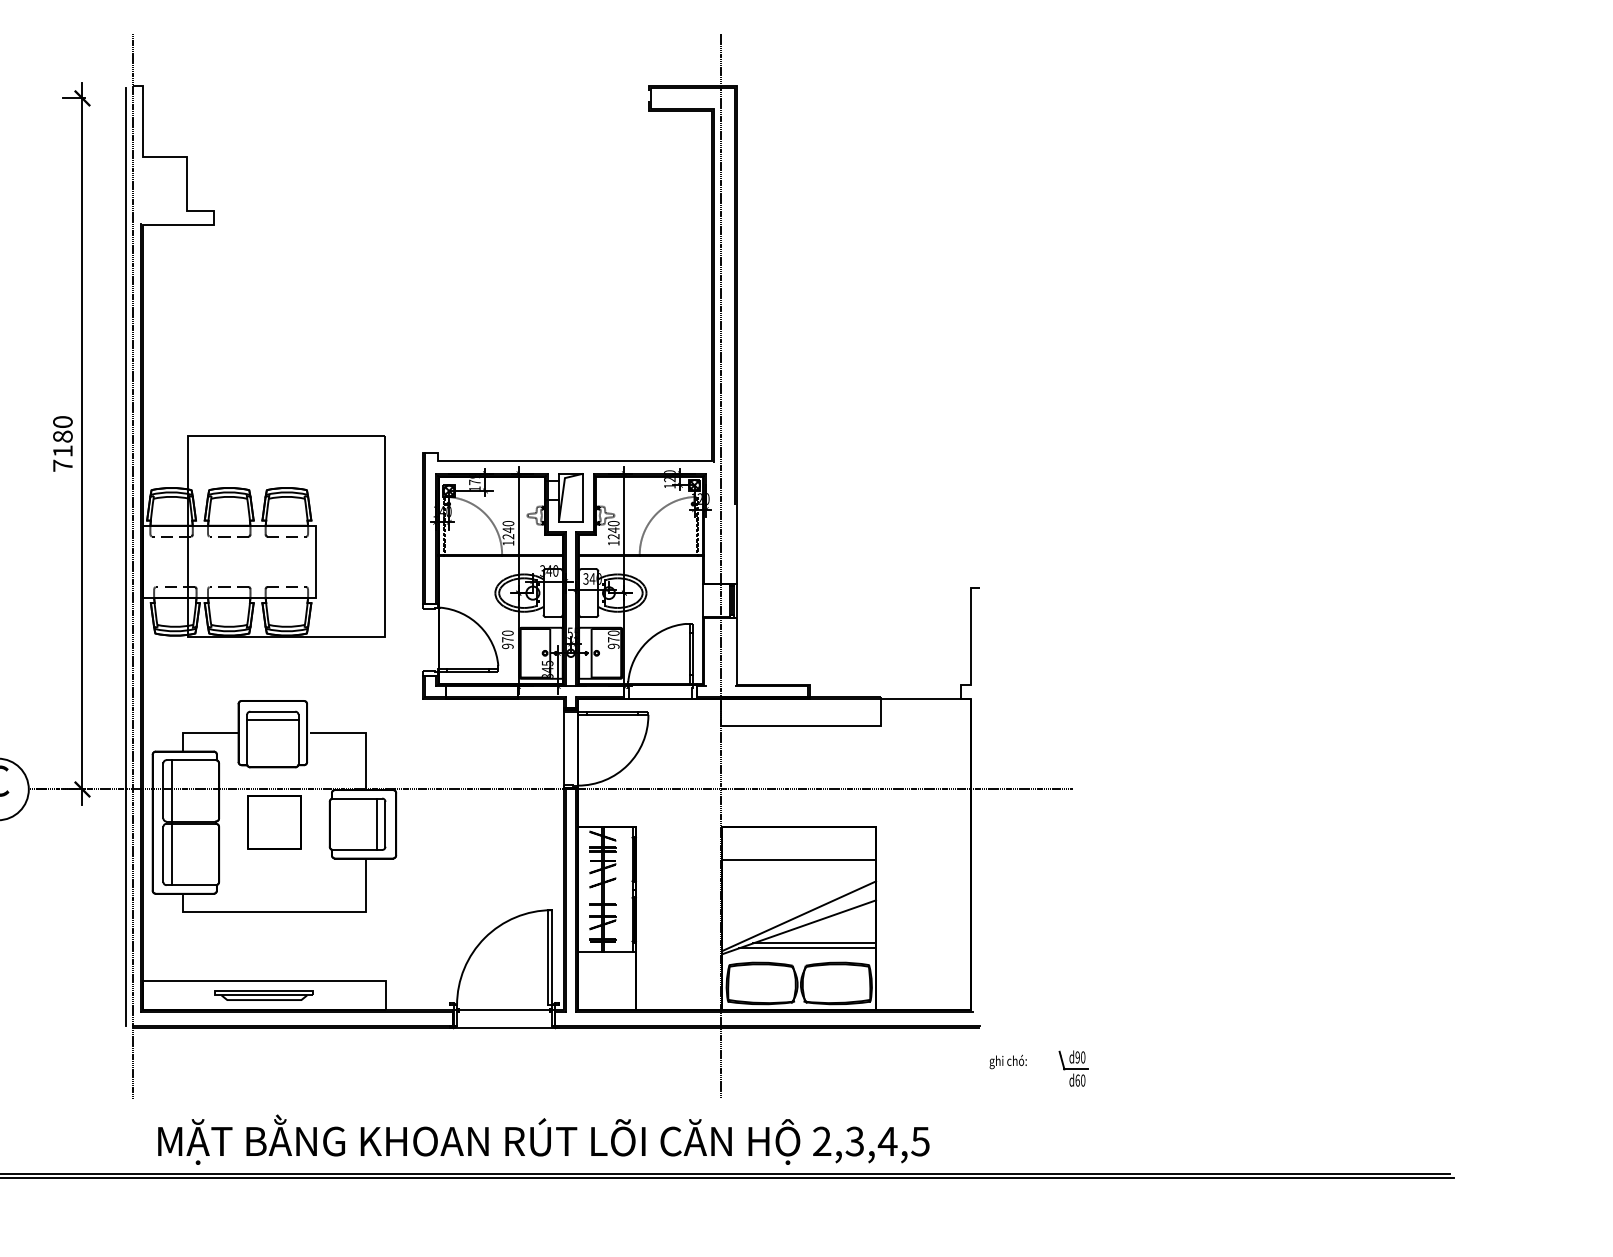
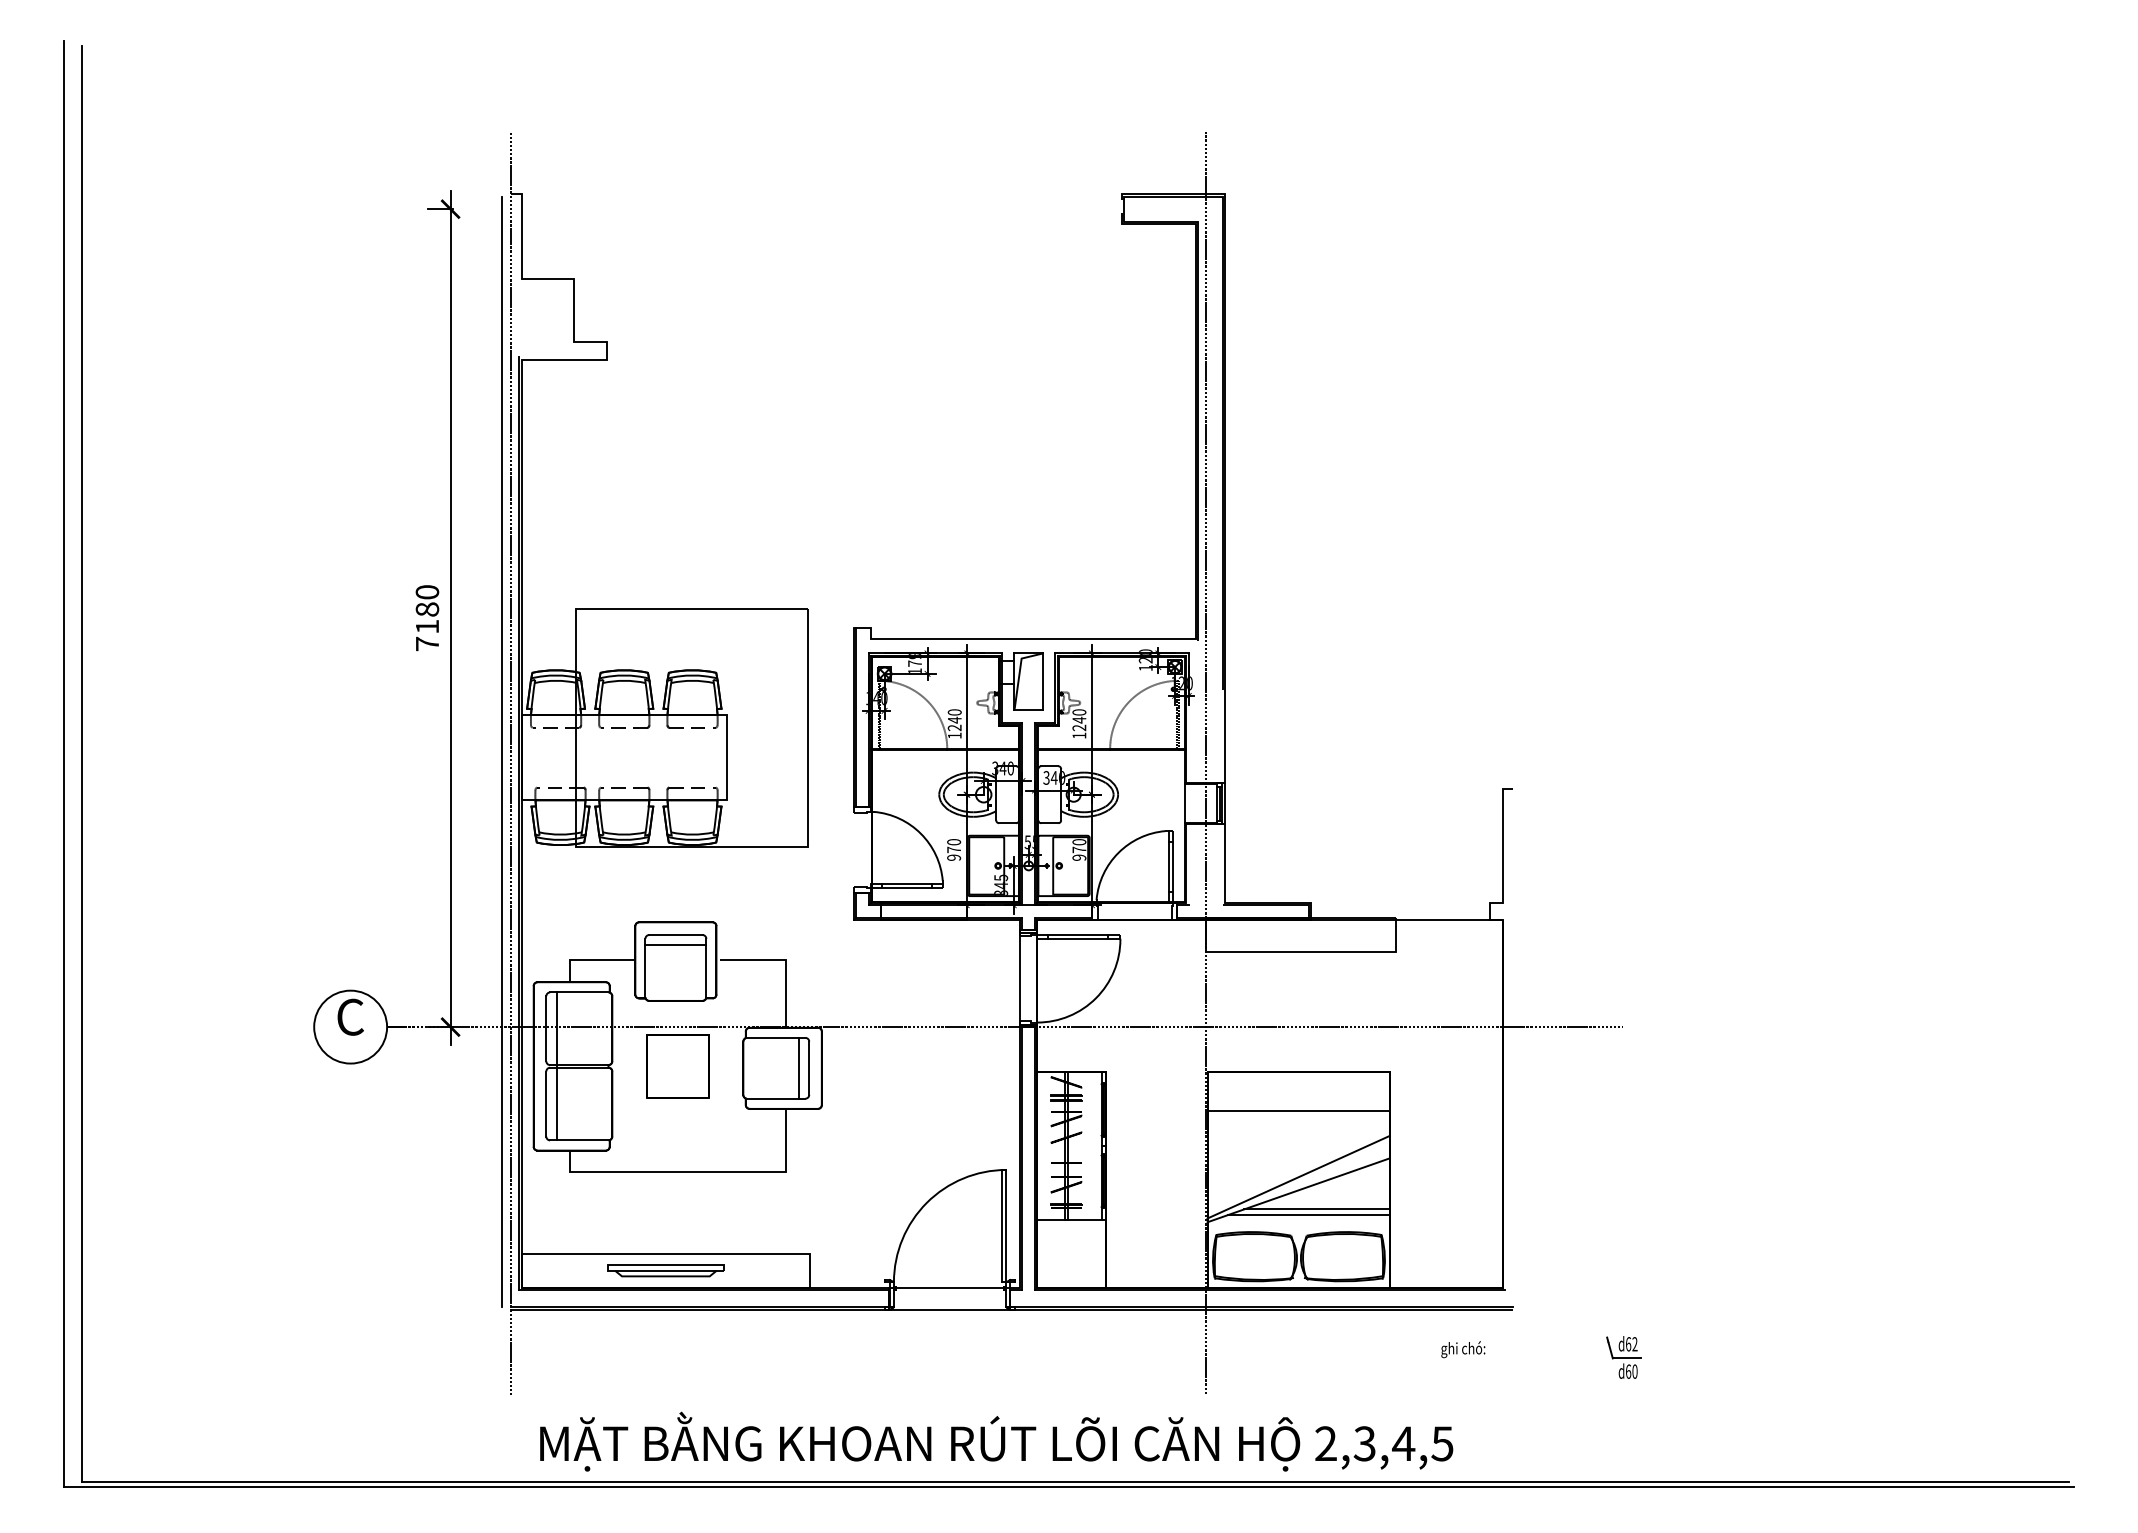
text: (1080, 1057) -> (1631, 1344), d90 -> d62
text: (1008, 1061) -> (1463, 1349), moved

